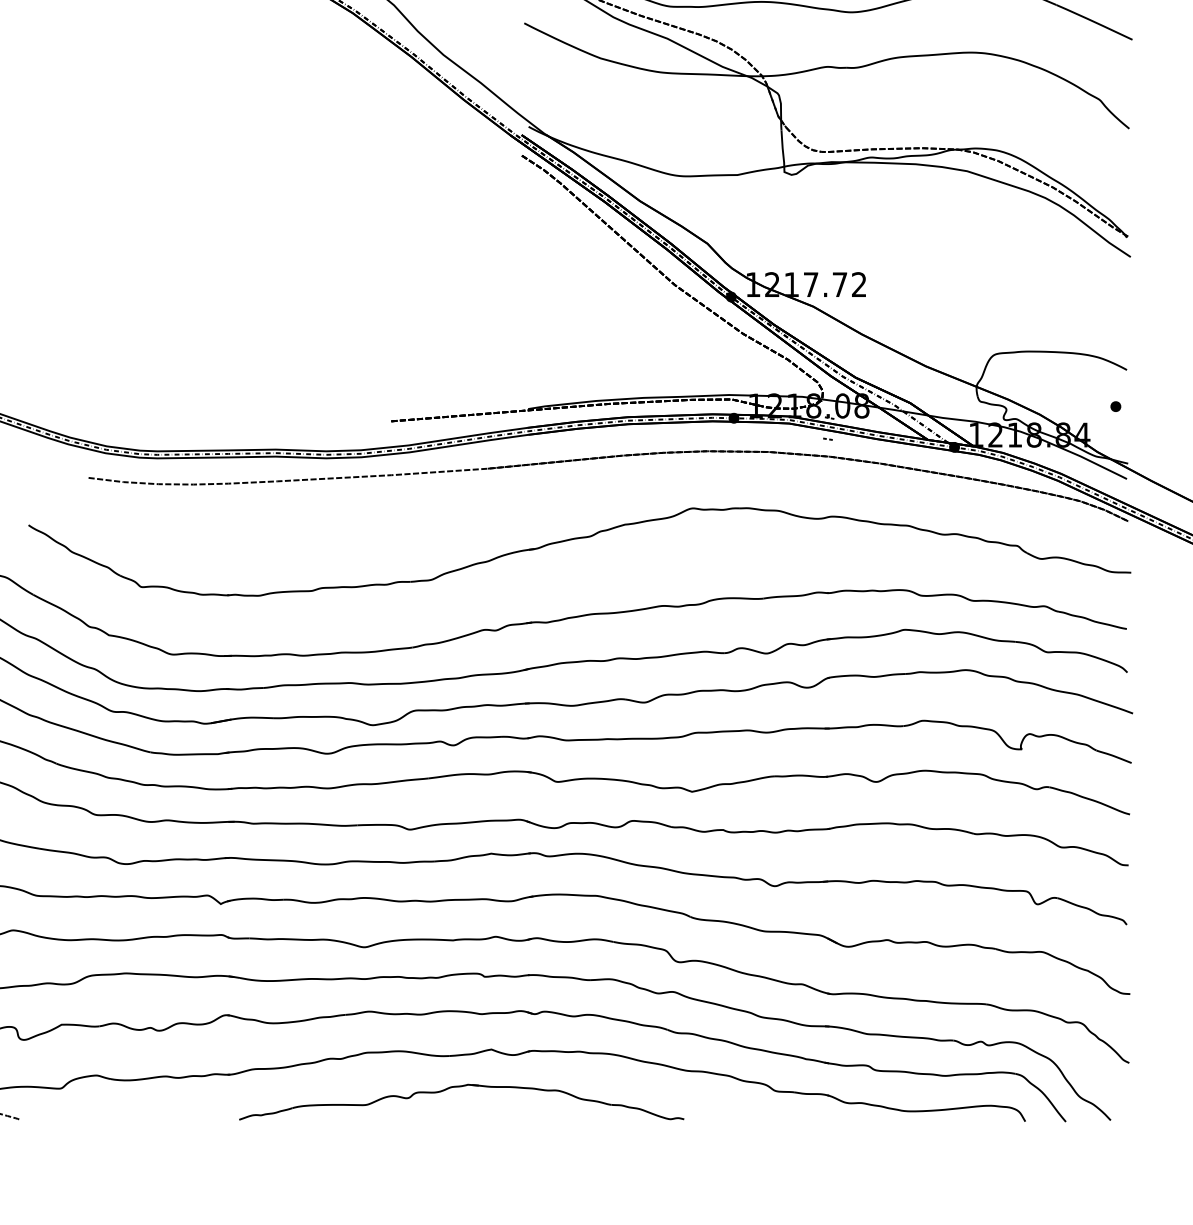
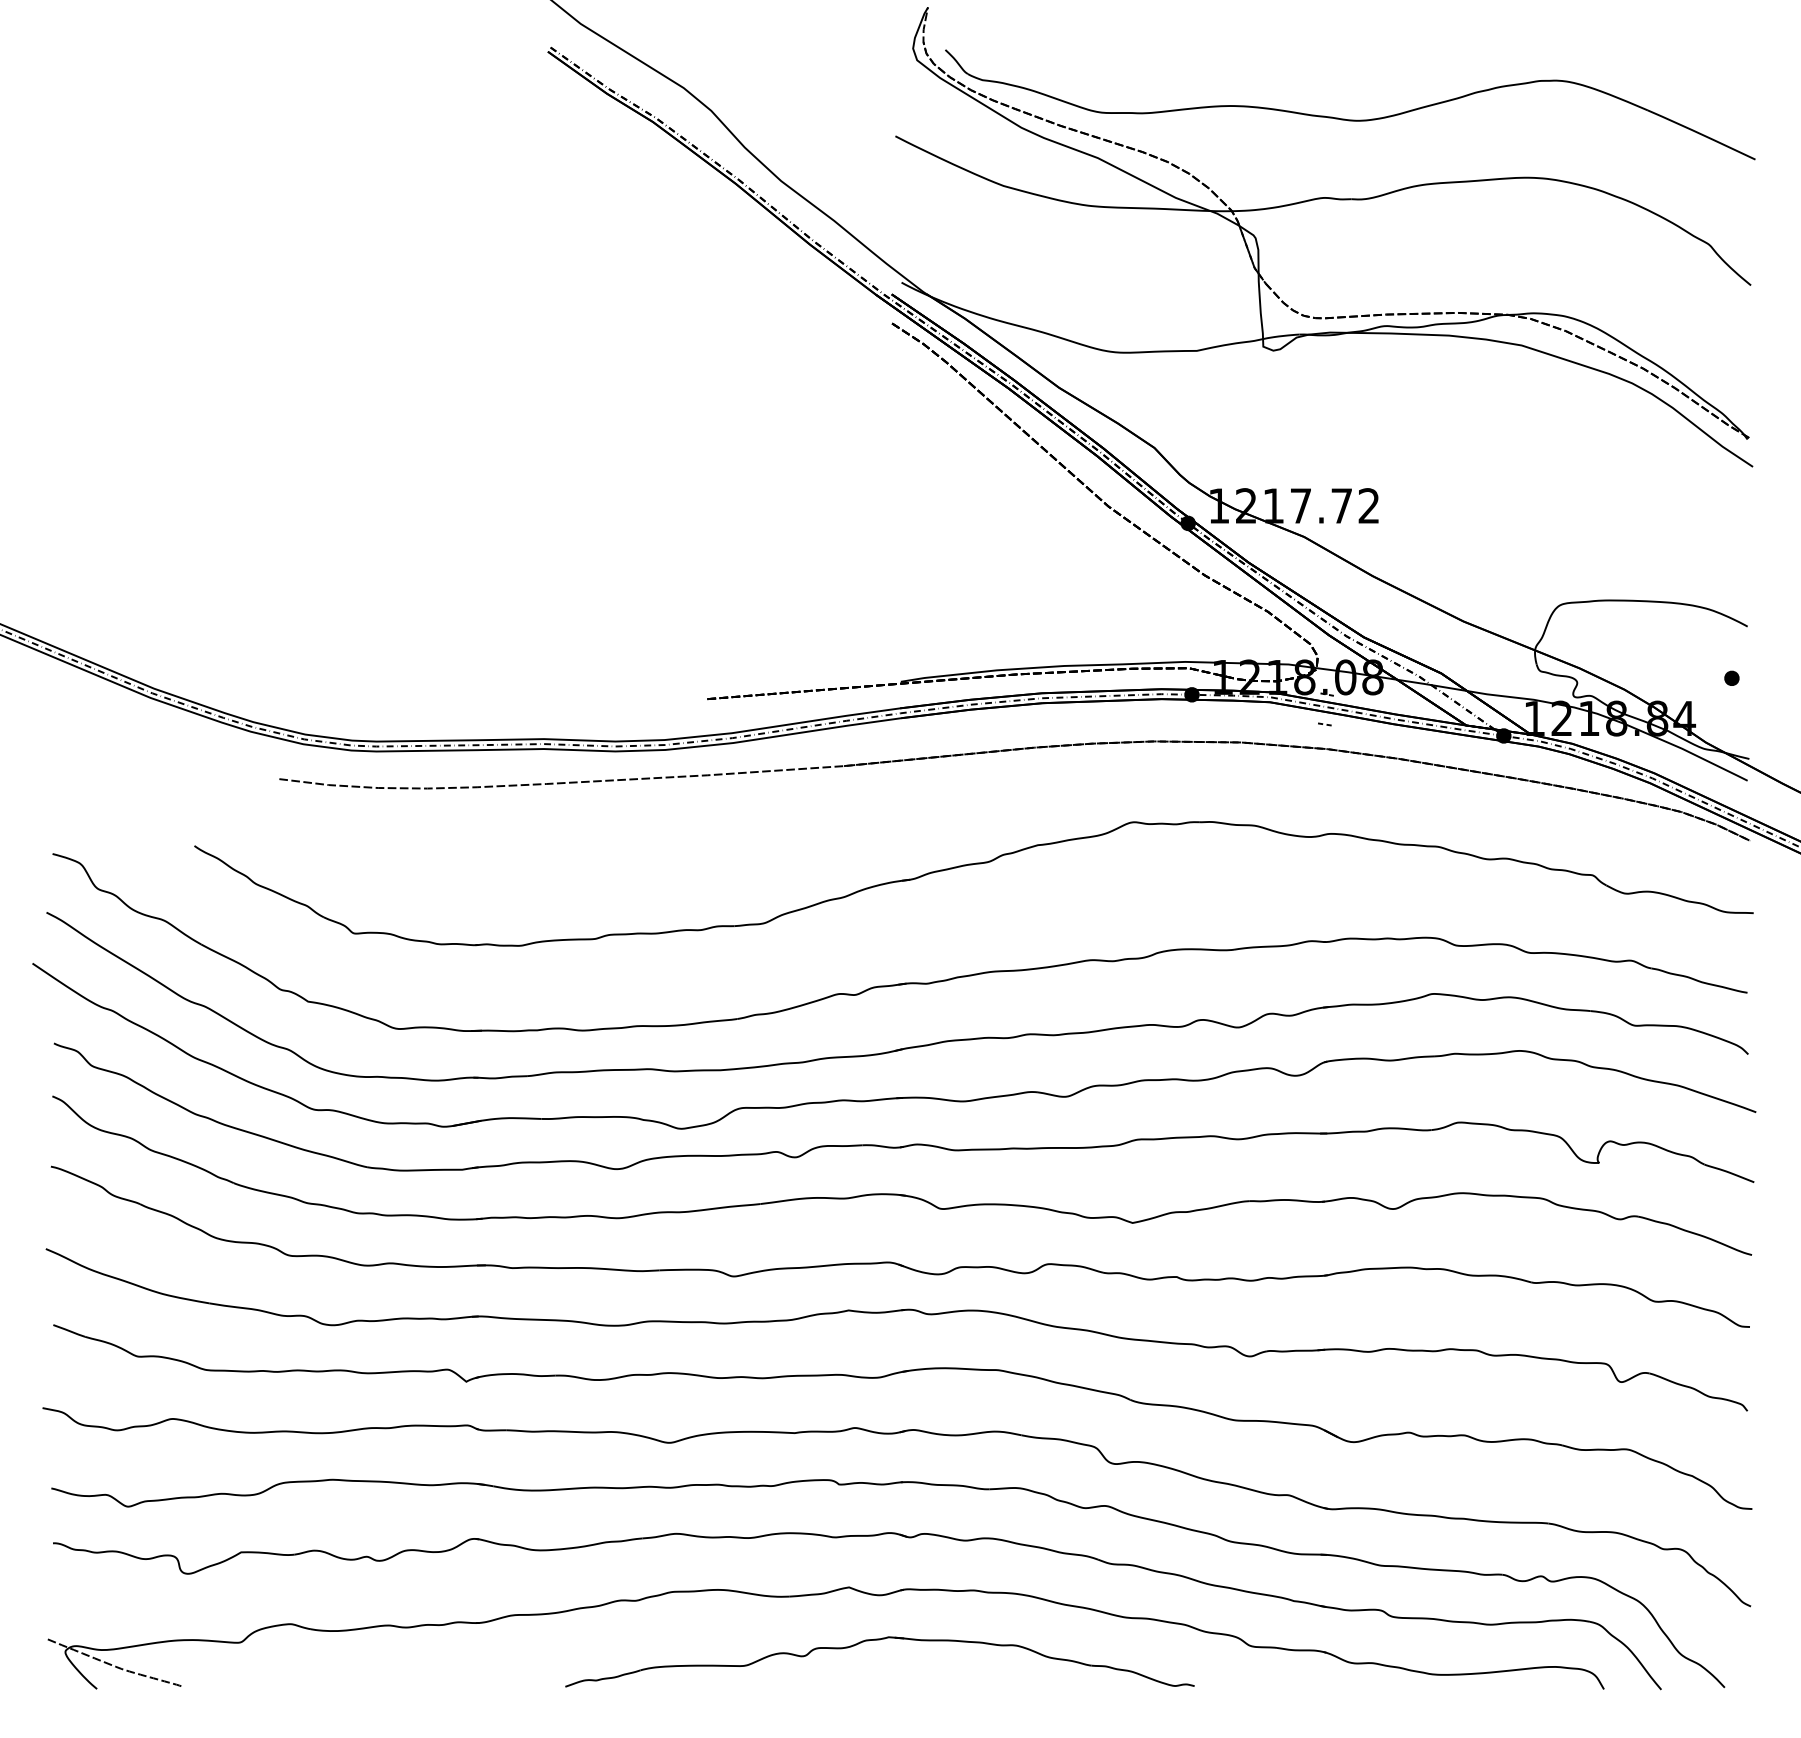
part: (461, 1087) -> (879, 1640), moved

